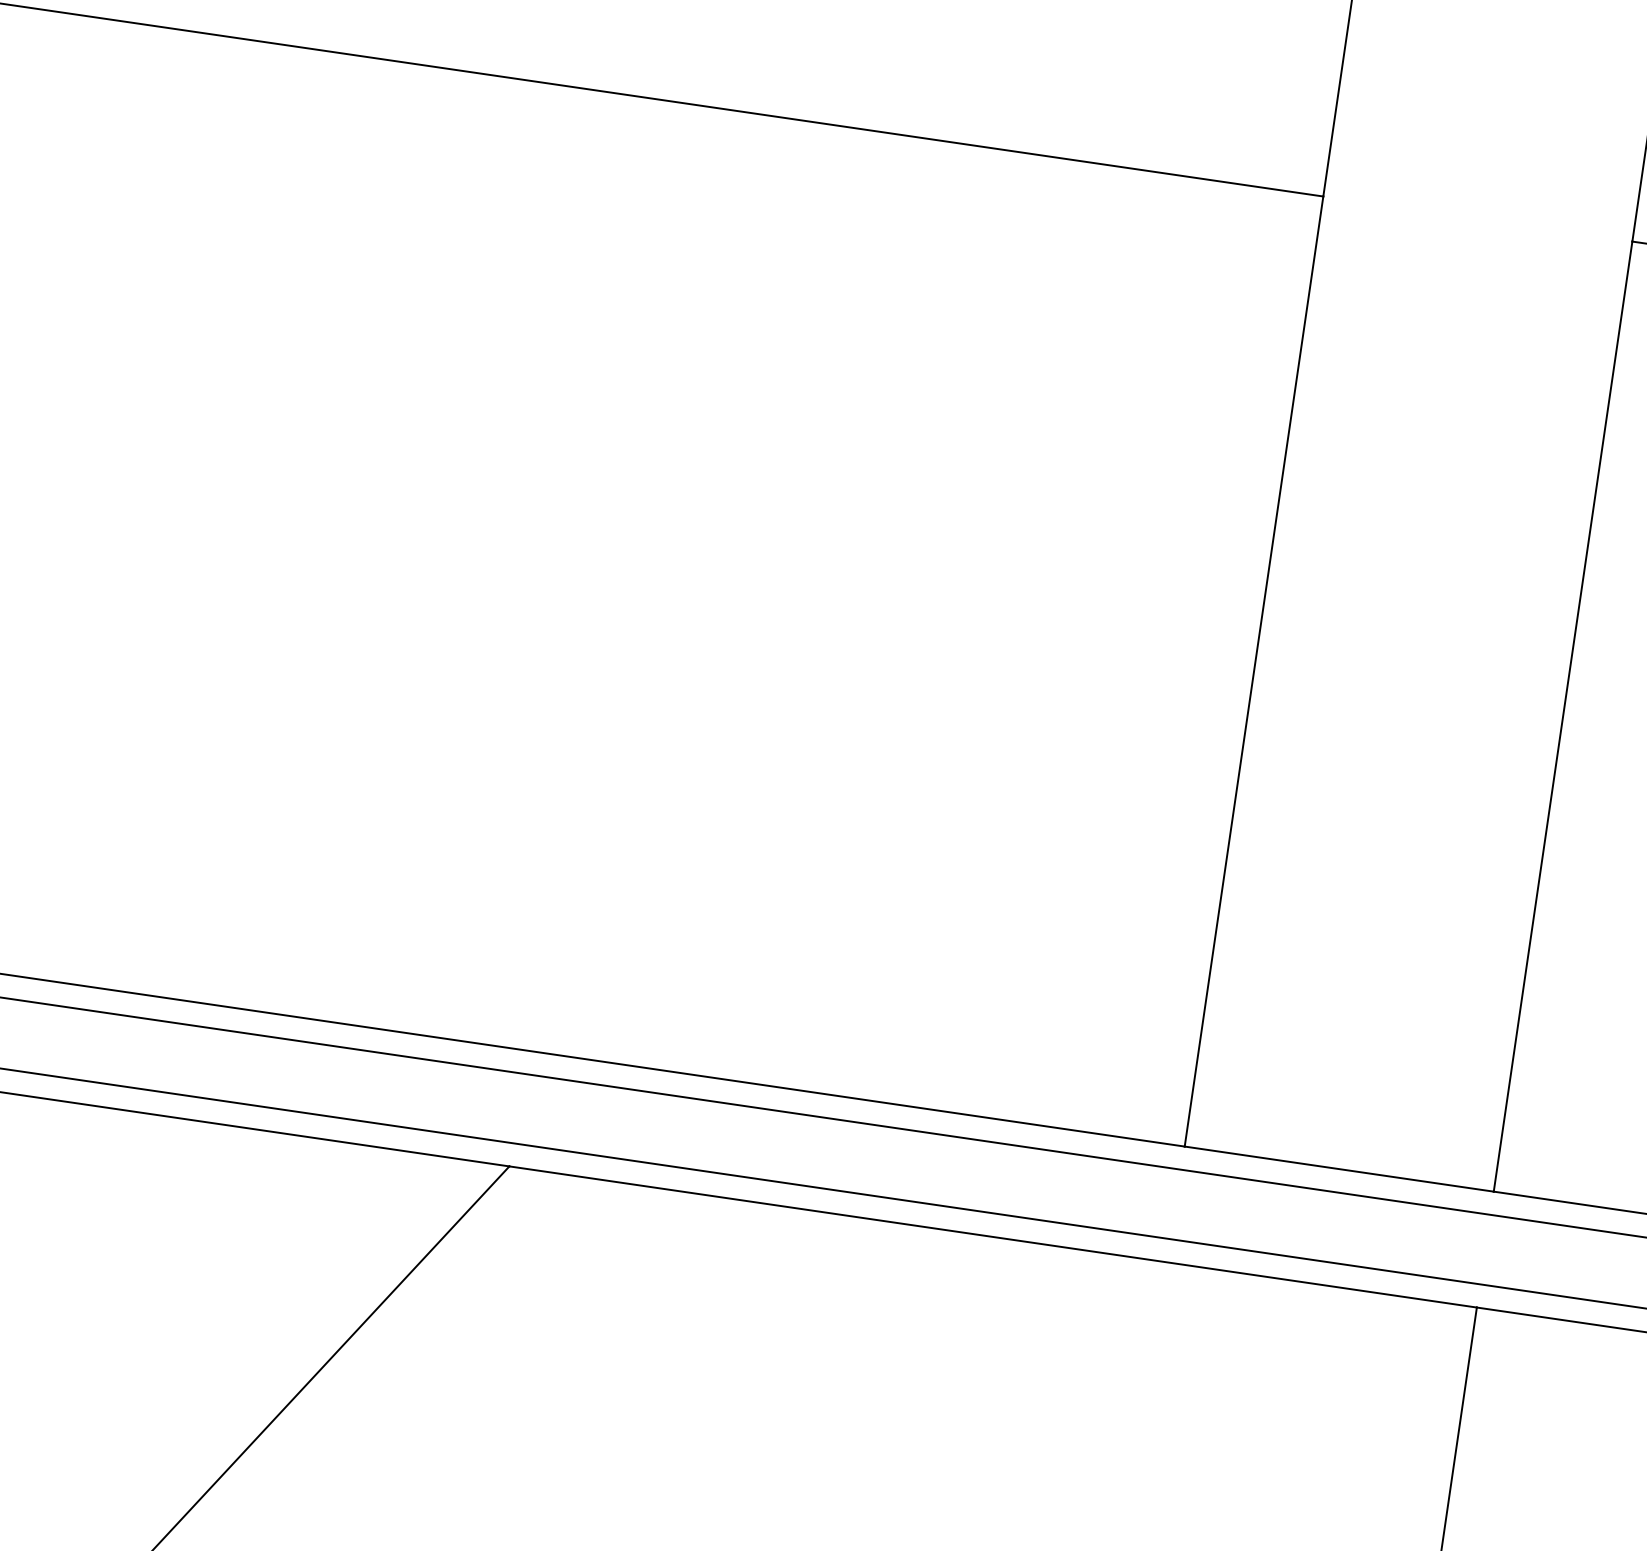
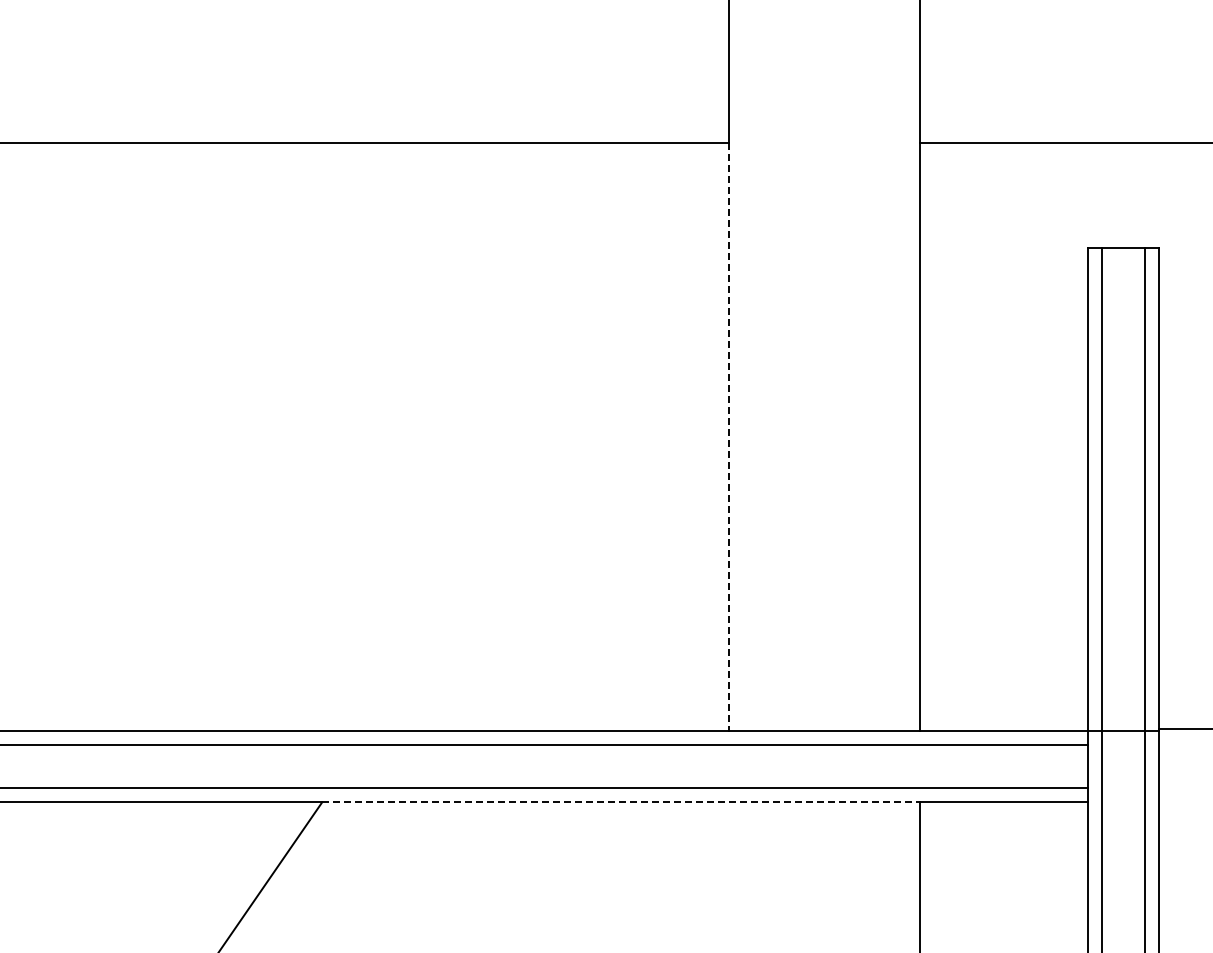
line: (1254, 670) -> (729, 436), solid -> dashed
line: (993, 1237) -> (621, 802), solid -> dashed

